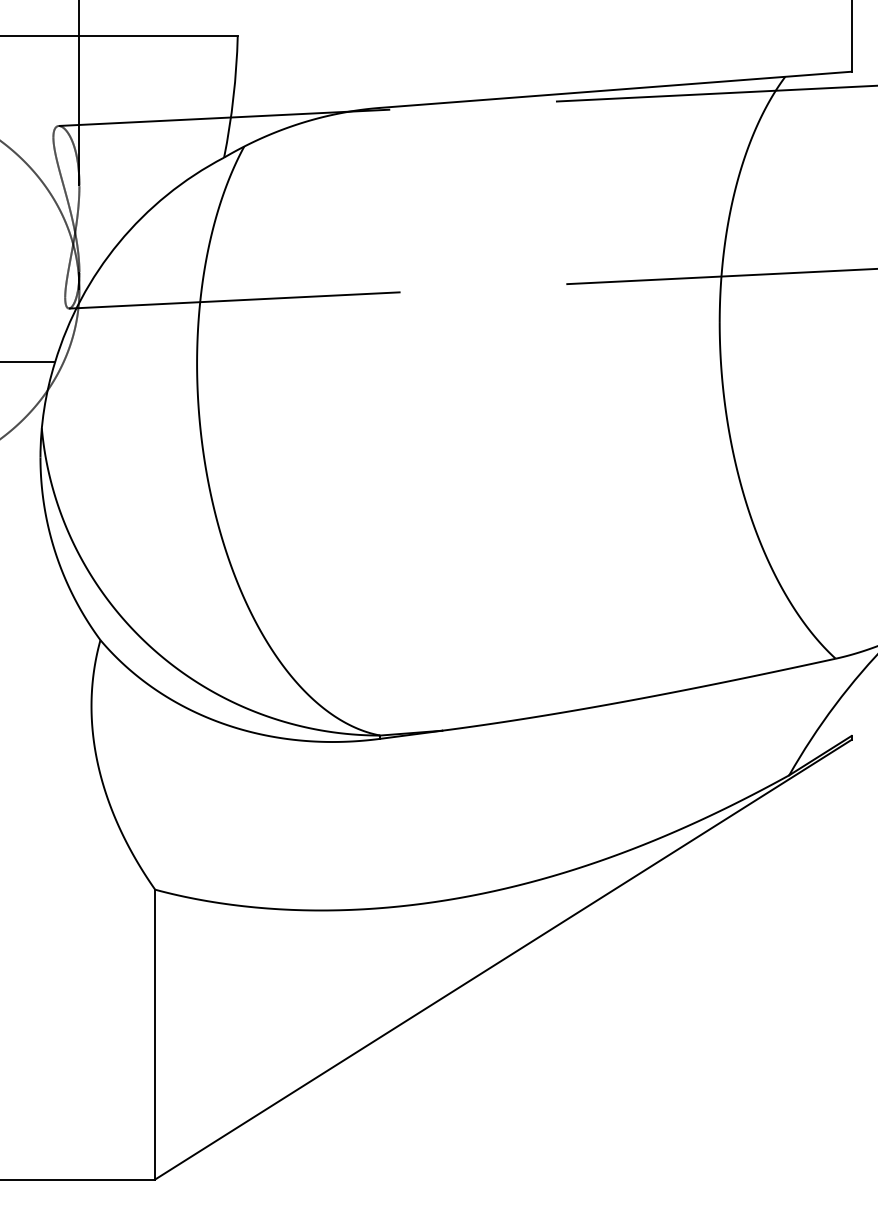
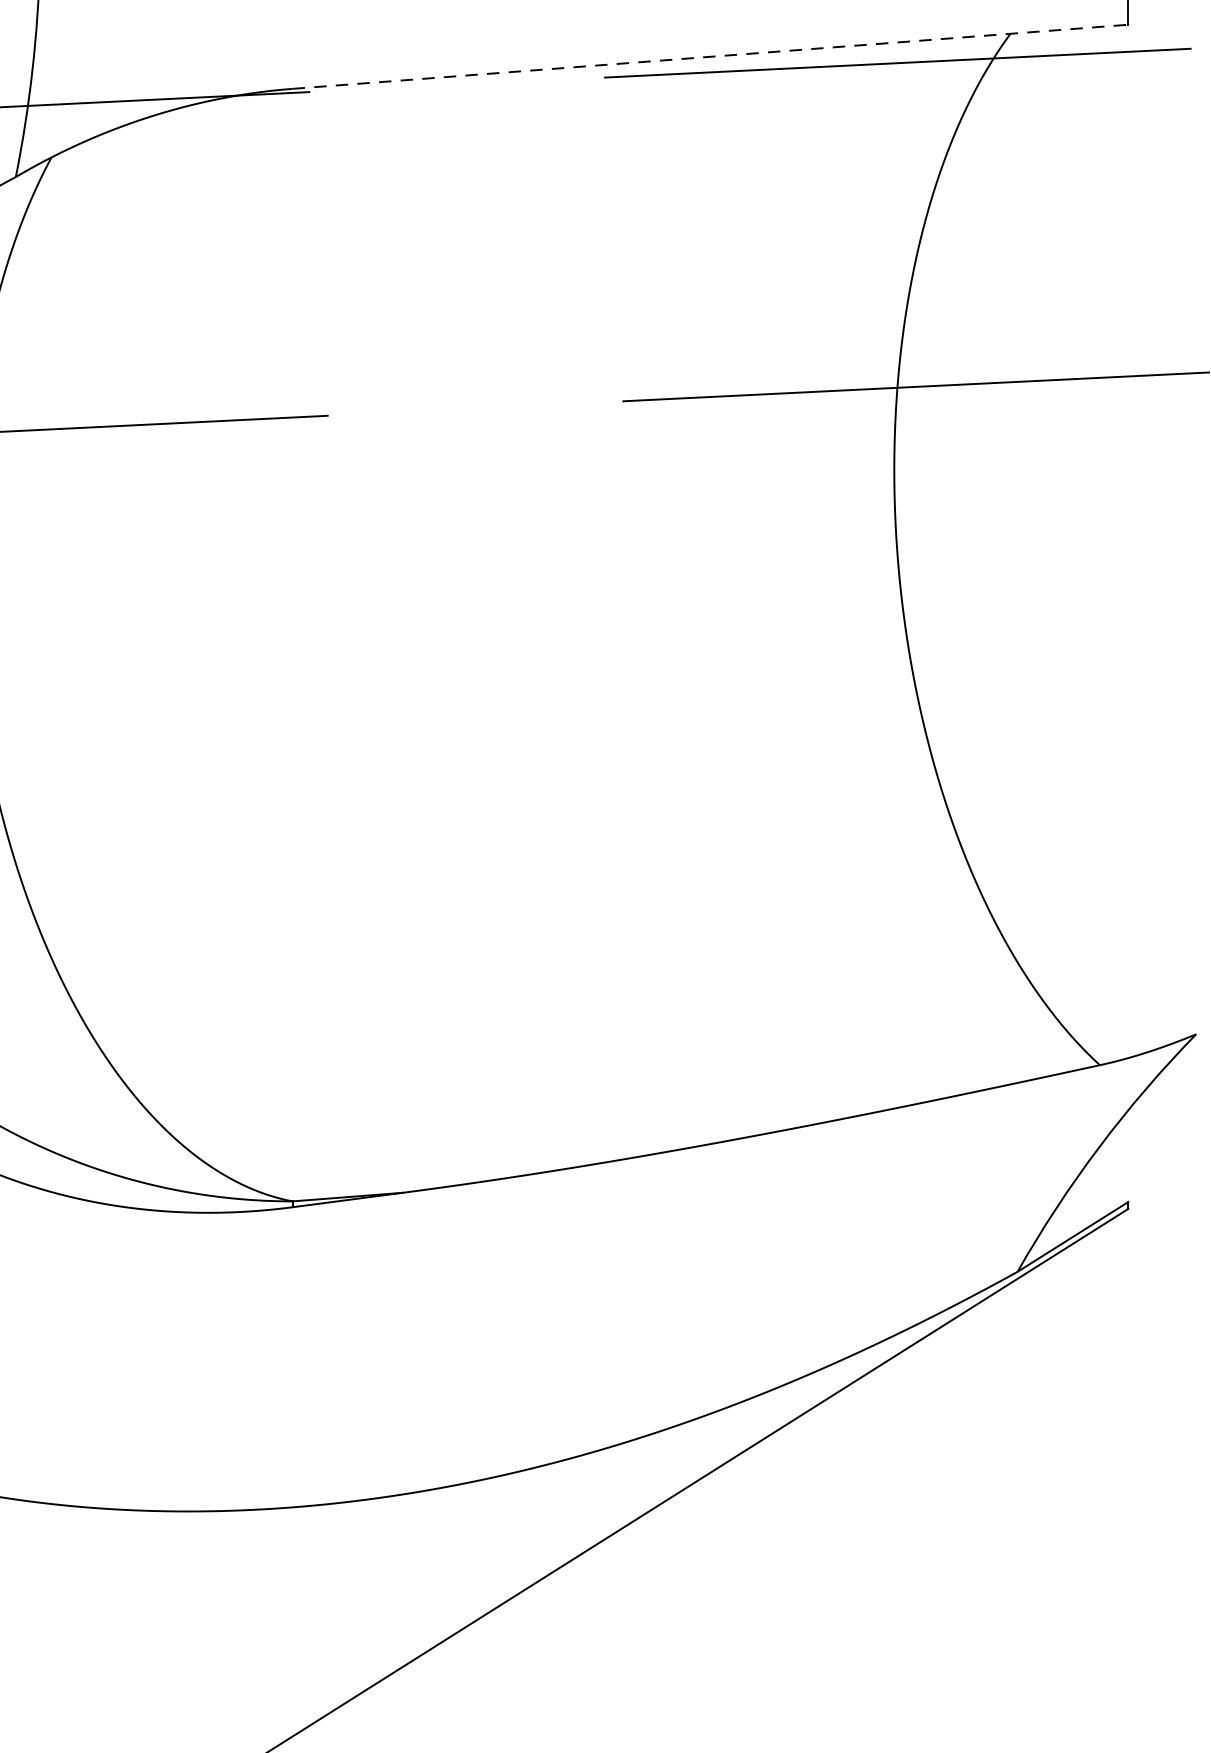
line: (616, 89) -> (711, 56), solid -> dashed

